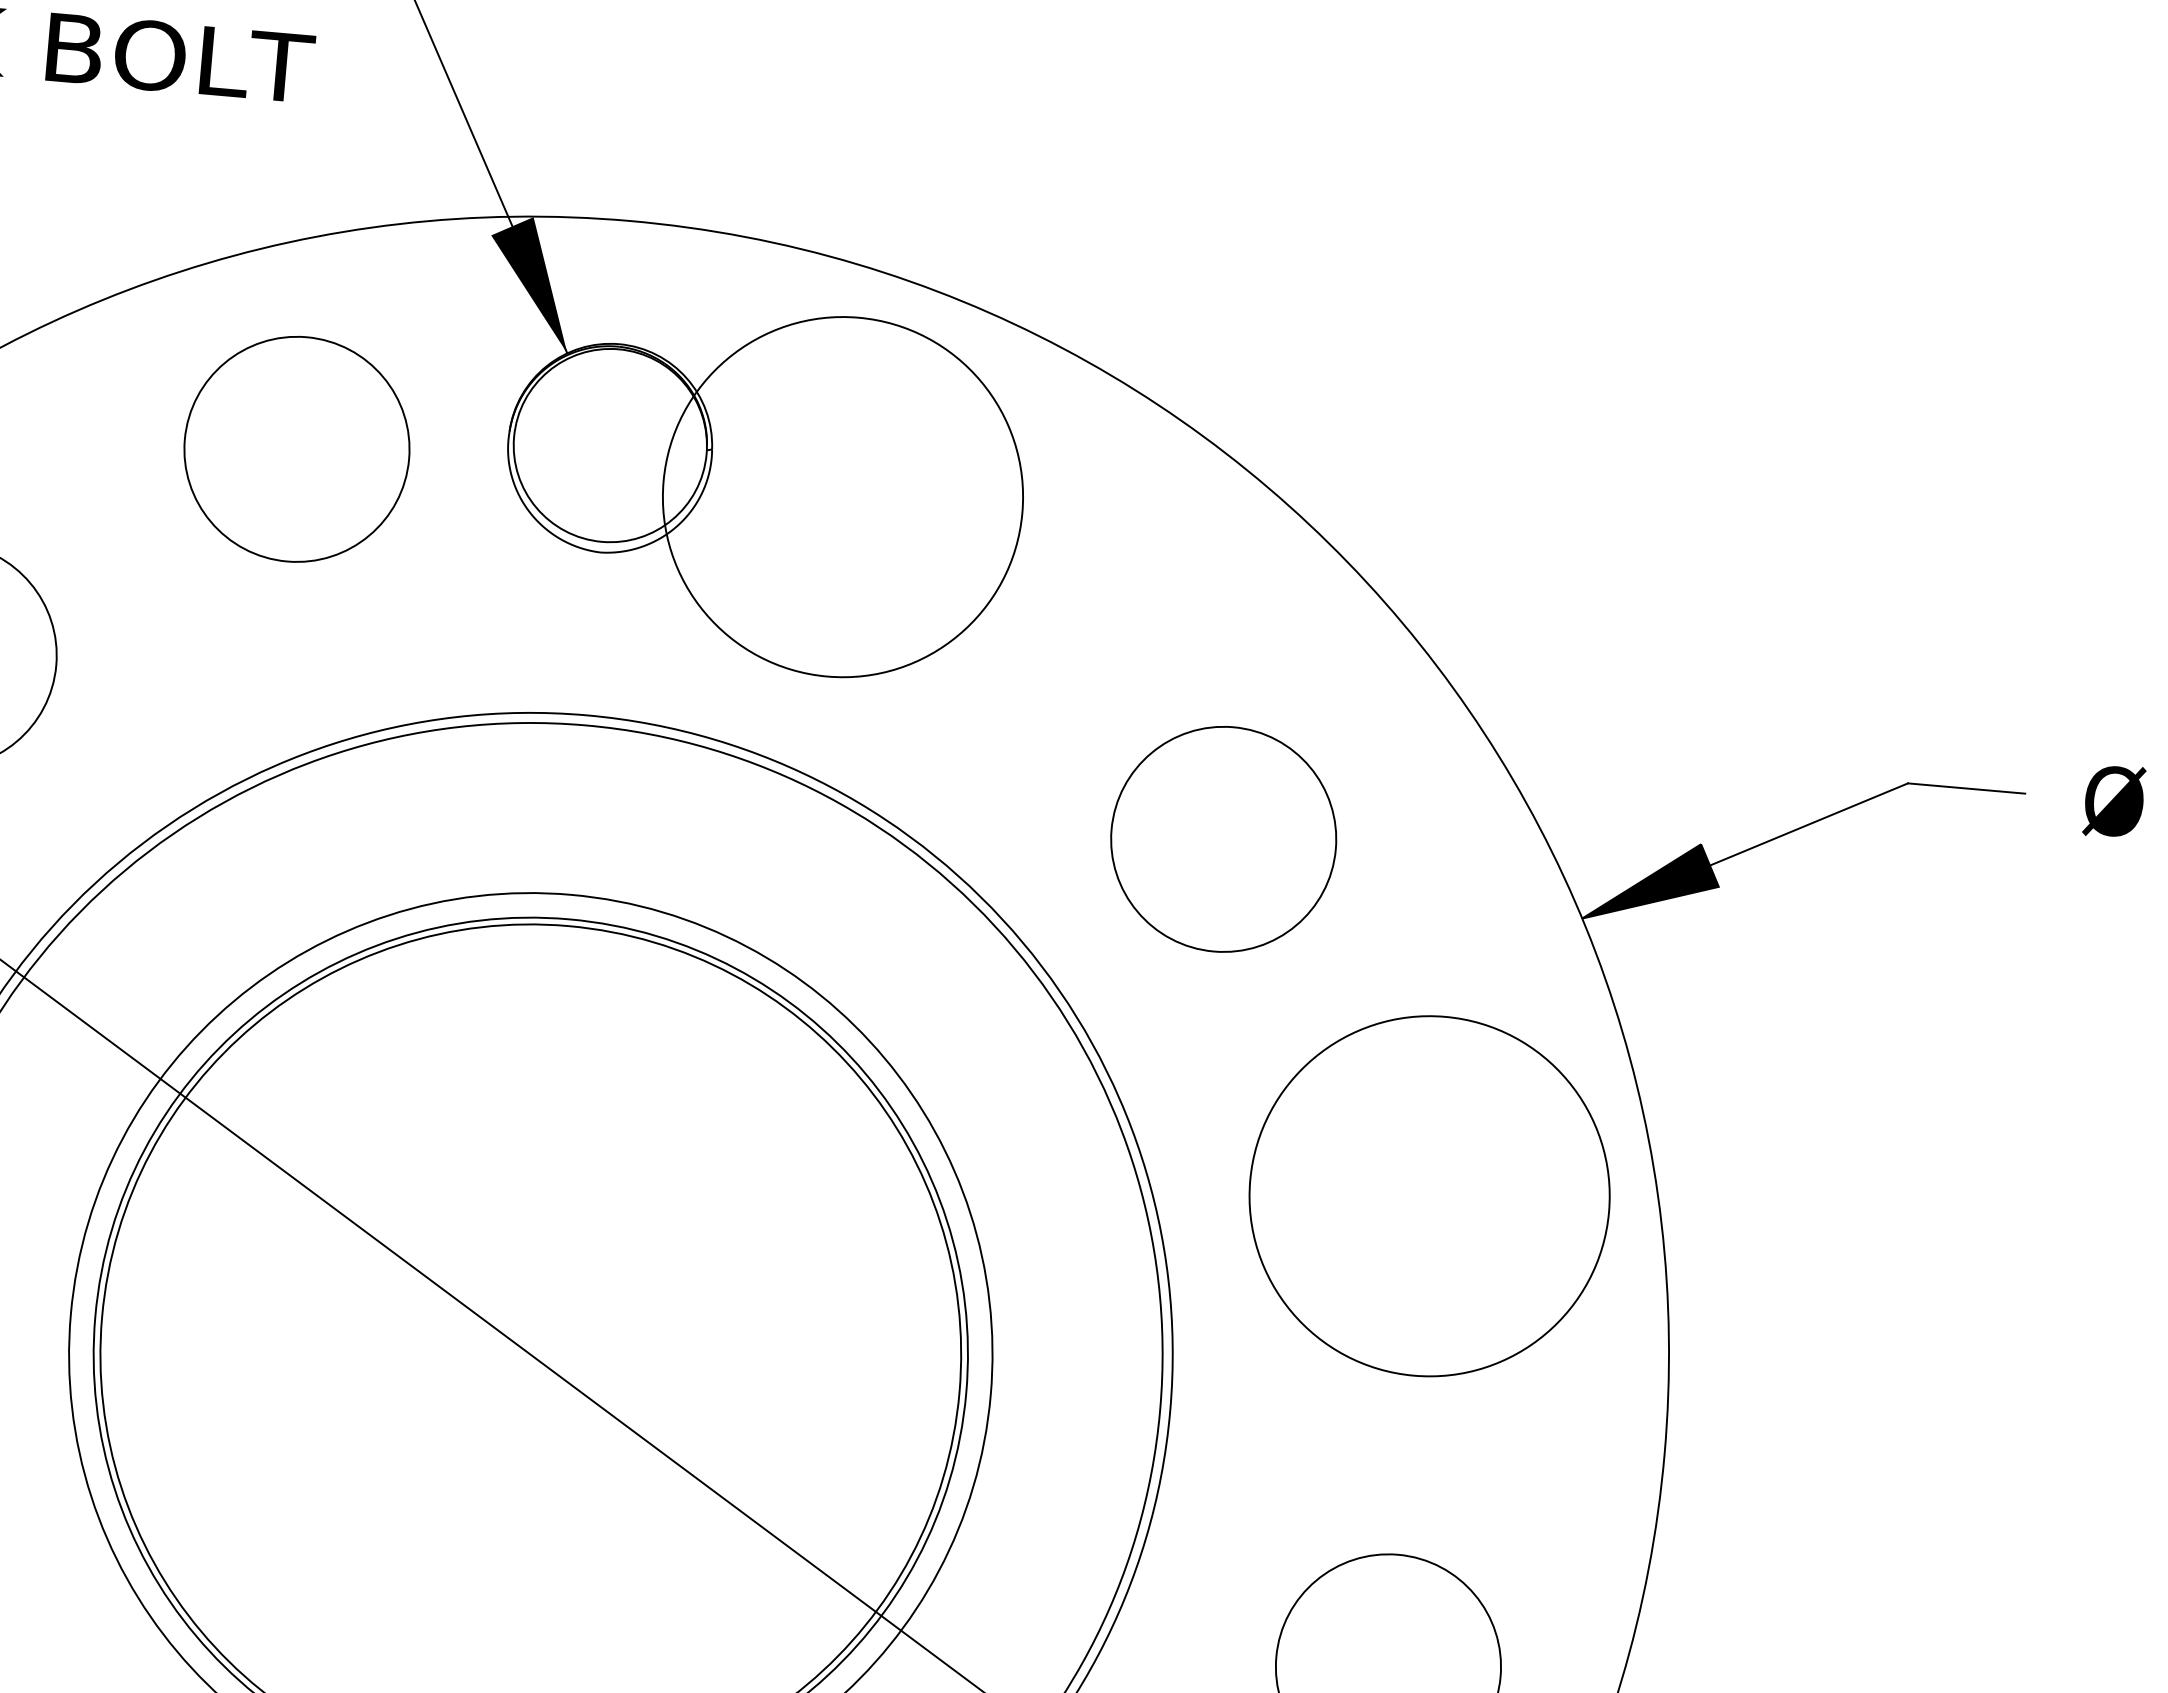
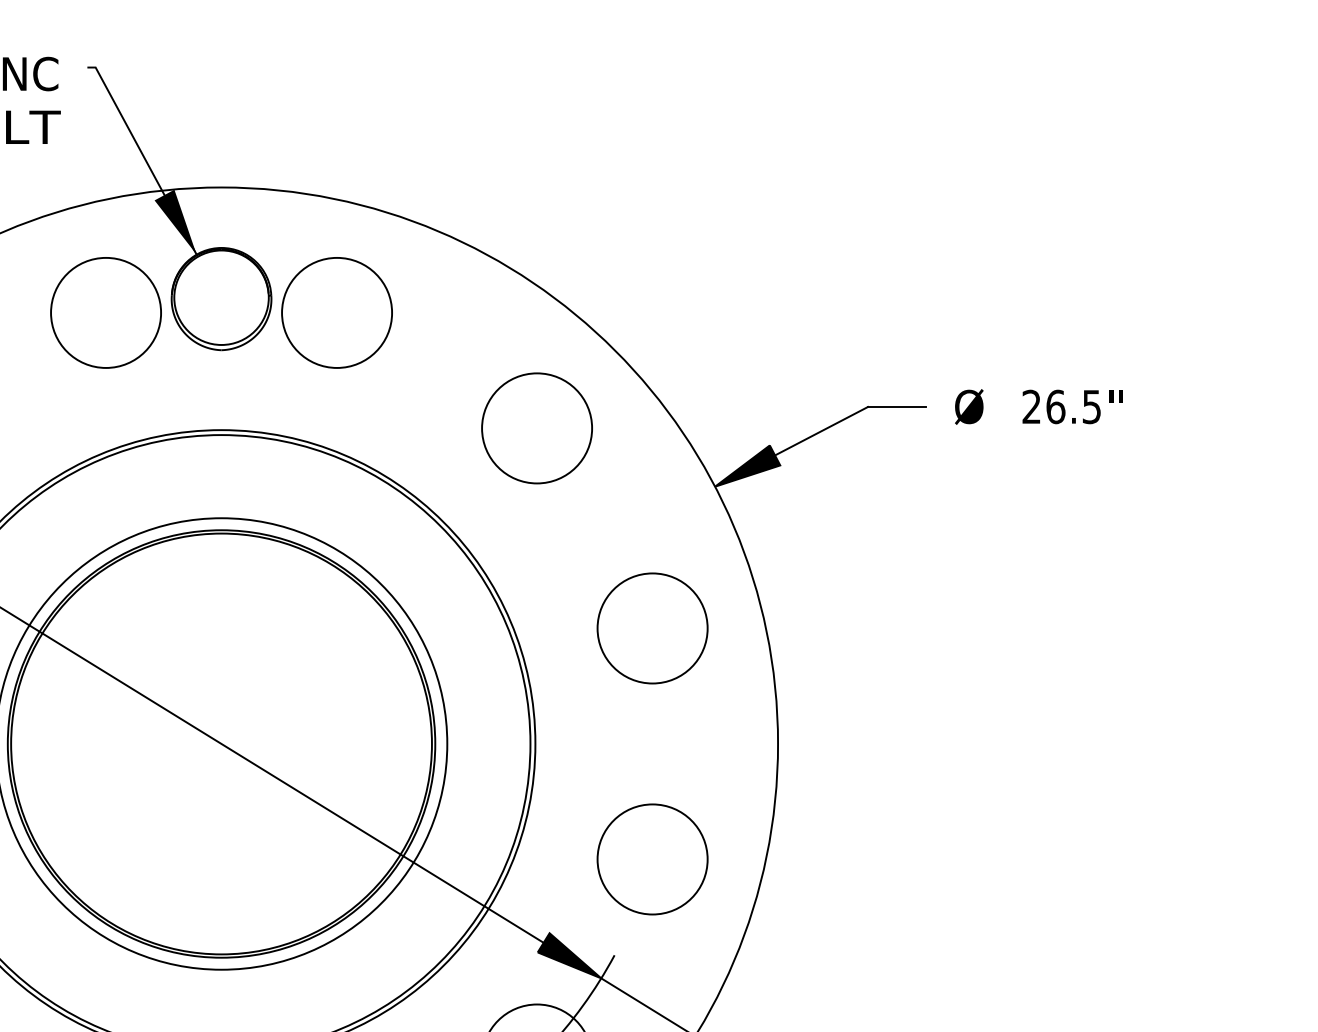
circle: (295, 448) -> (105, 312), moved
circle: (843, 496) -> (337, 312), size x0.62
circle: (1222, 839) -> (536, 428), moved
circle: (1429, 1196) -> (652, 628), size x0.62

